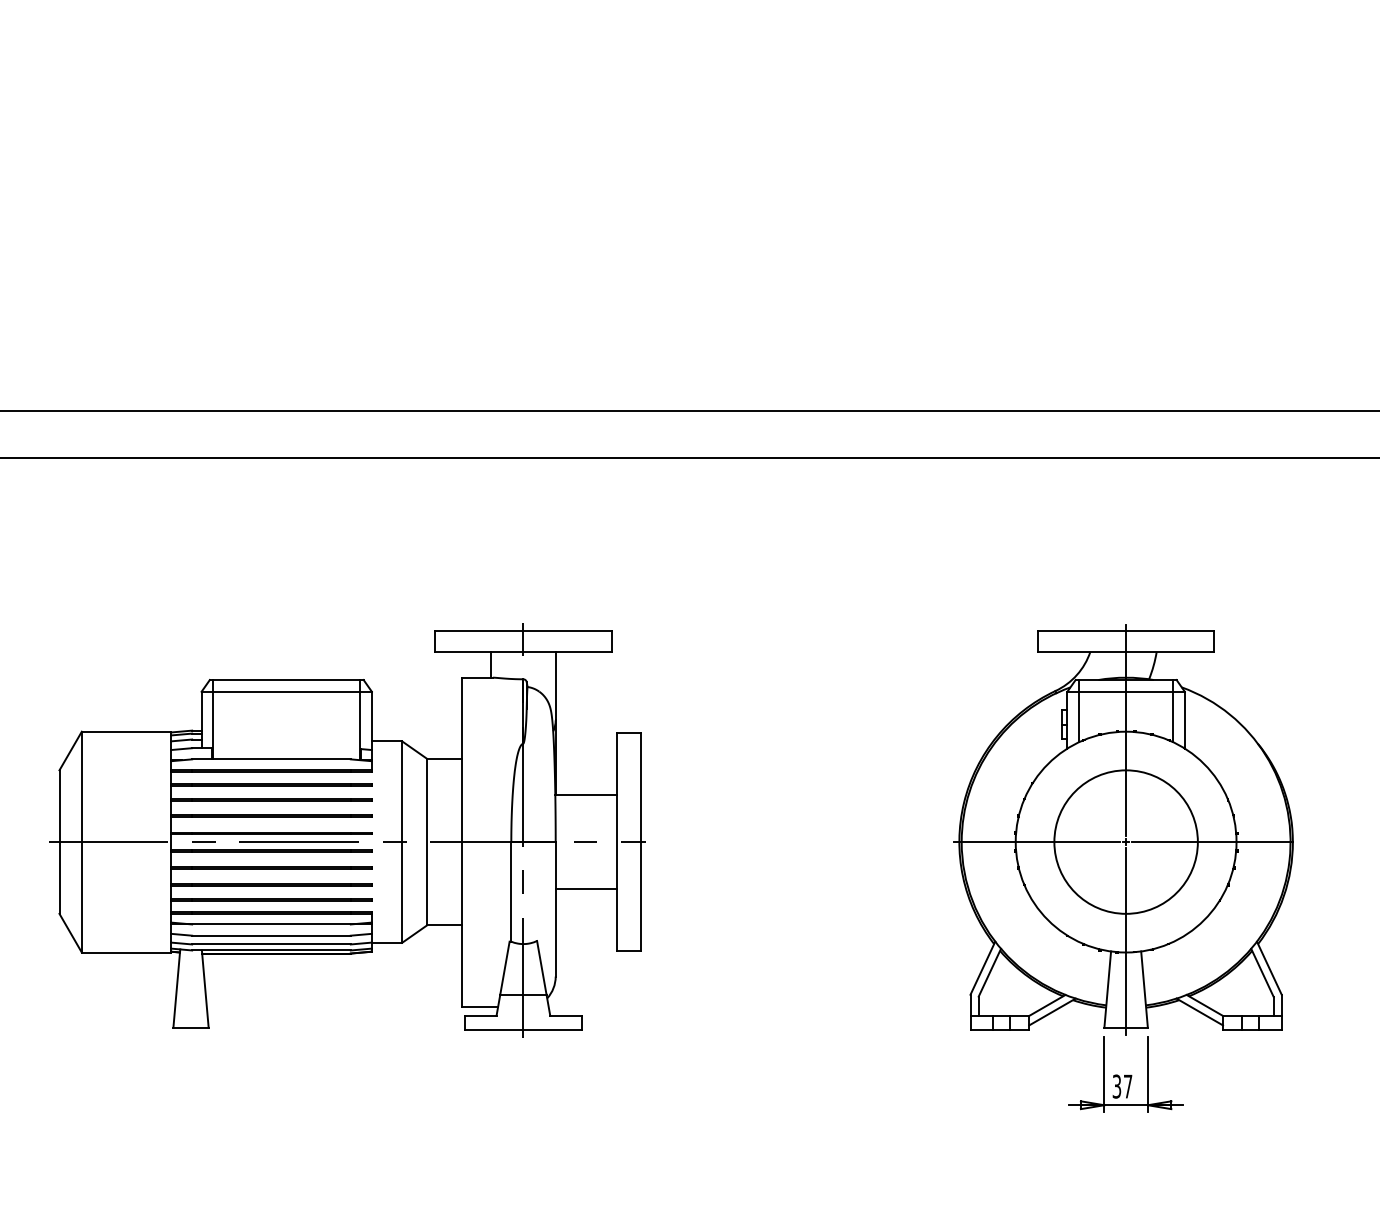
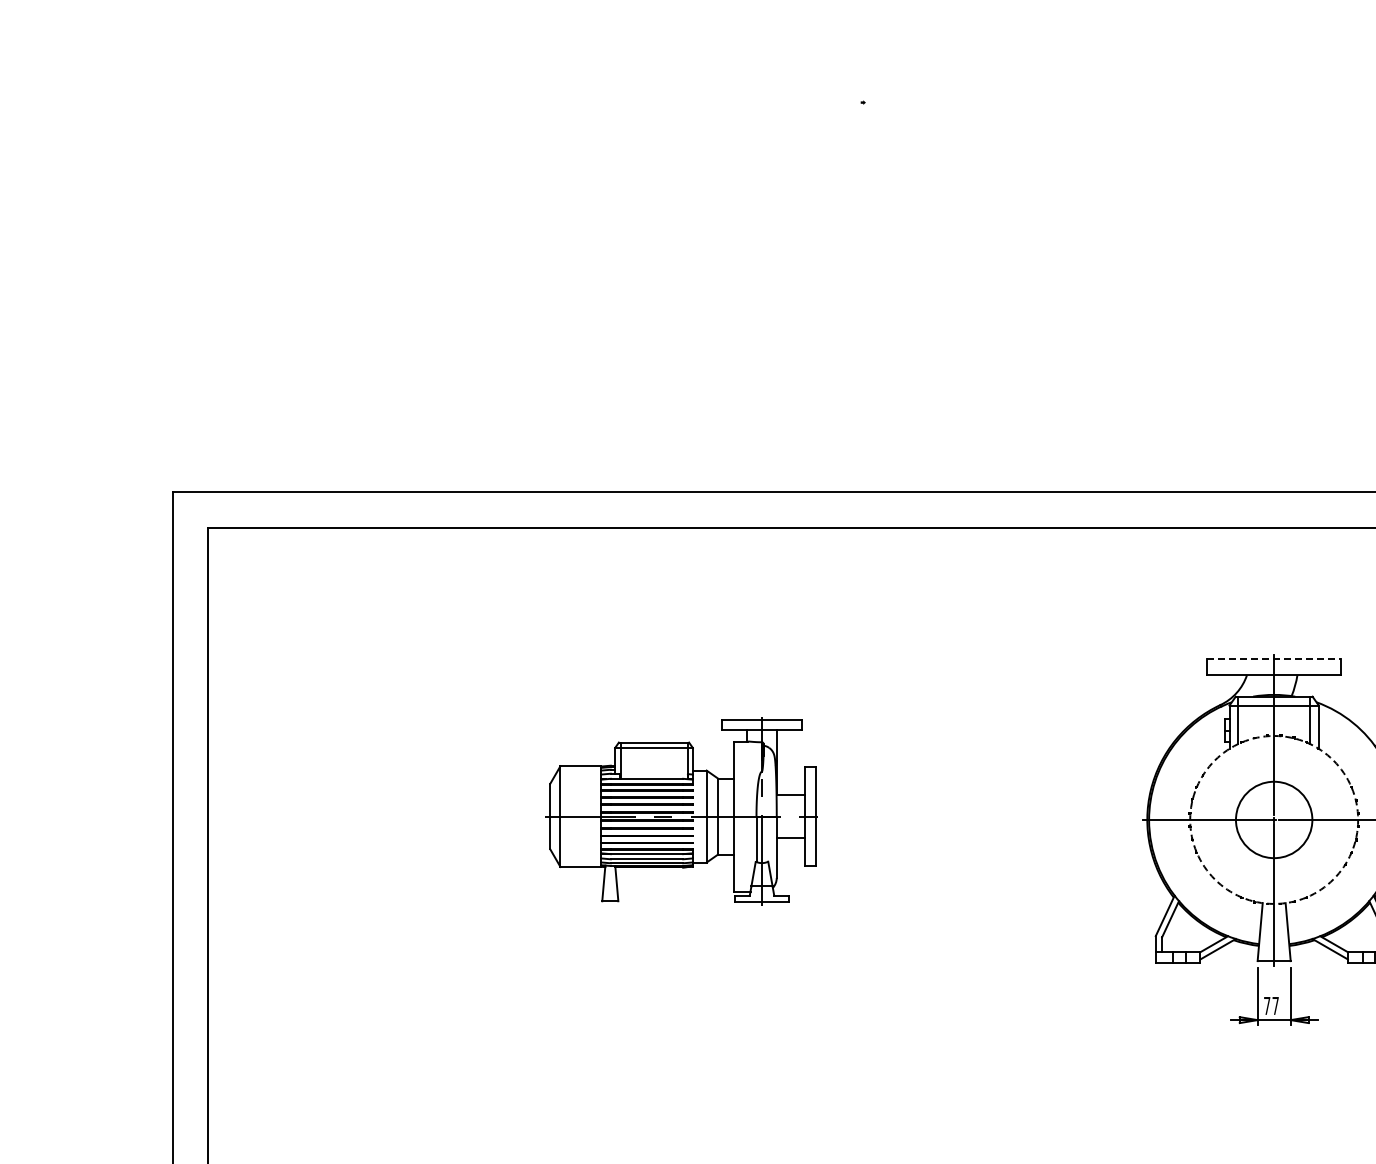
line: (1126, 631) -> (1274, 659), solid -> dashed
part: (346, 830) -> (681, 811), size x0.6
circle: (1125, 841) -> (1273, 819), size x0.7
circle: (1126, 841) -> (1274, 819), solid -> dashed
text: (1117, 1086) -> (1267, 1005), 37 -> 77

